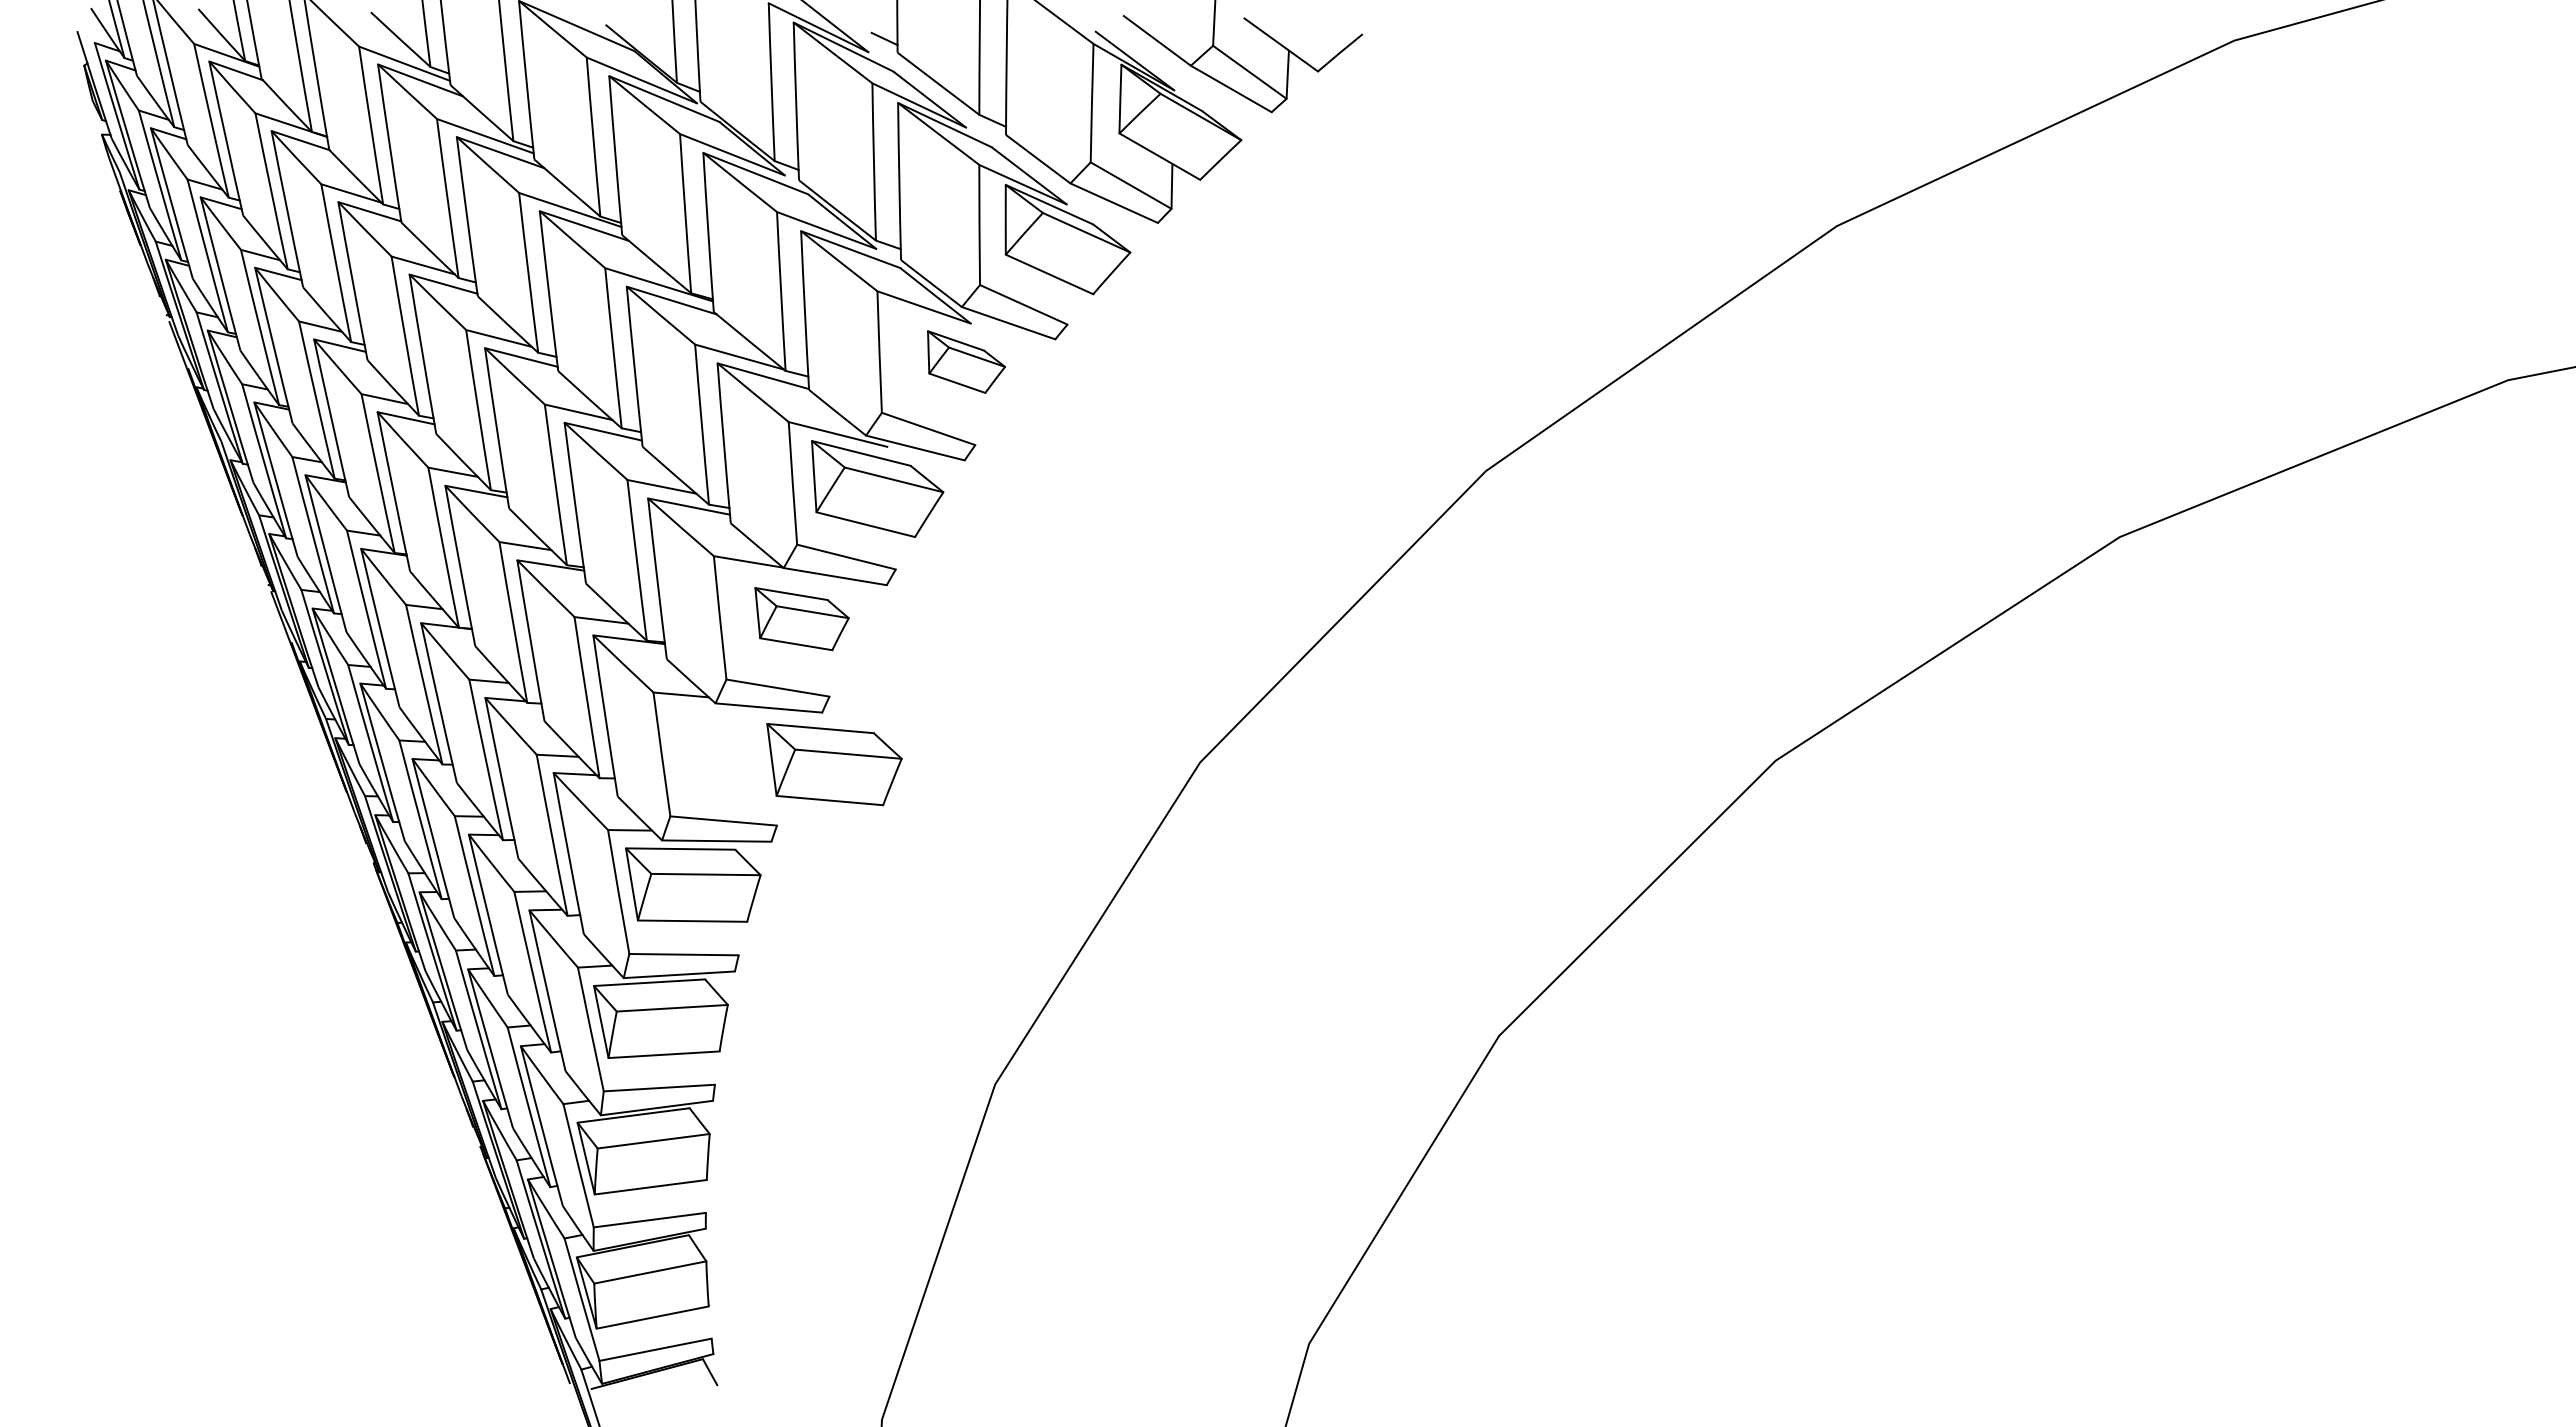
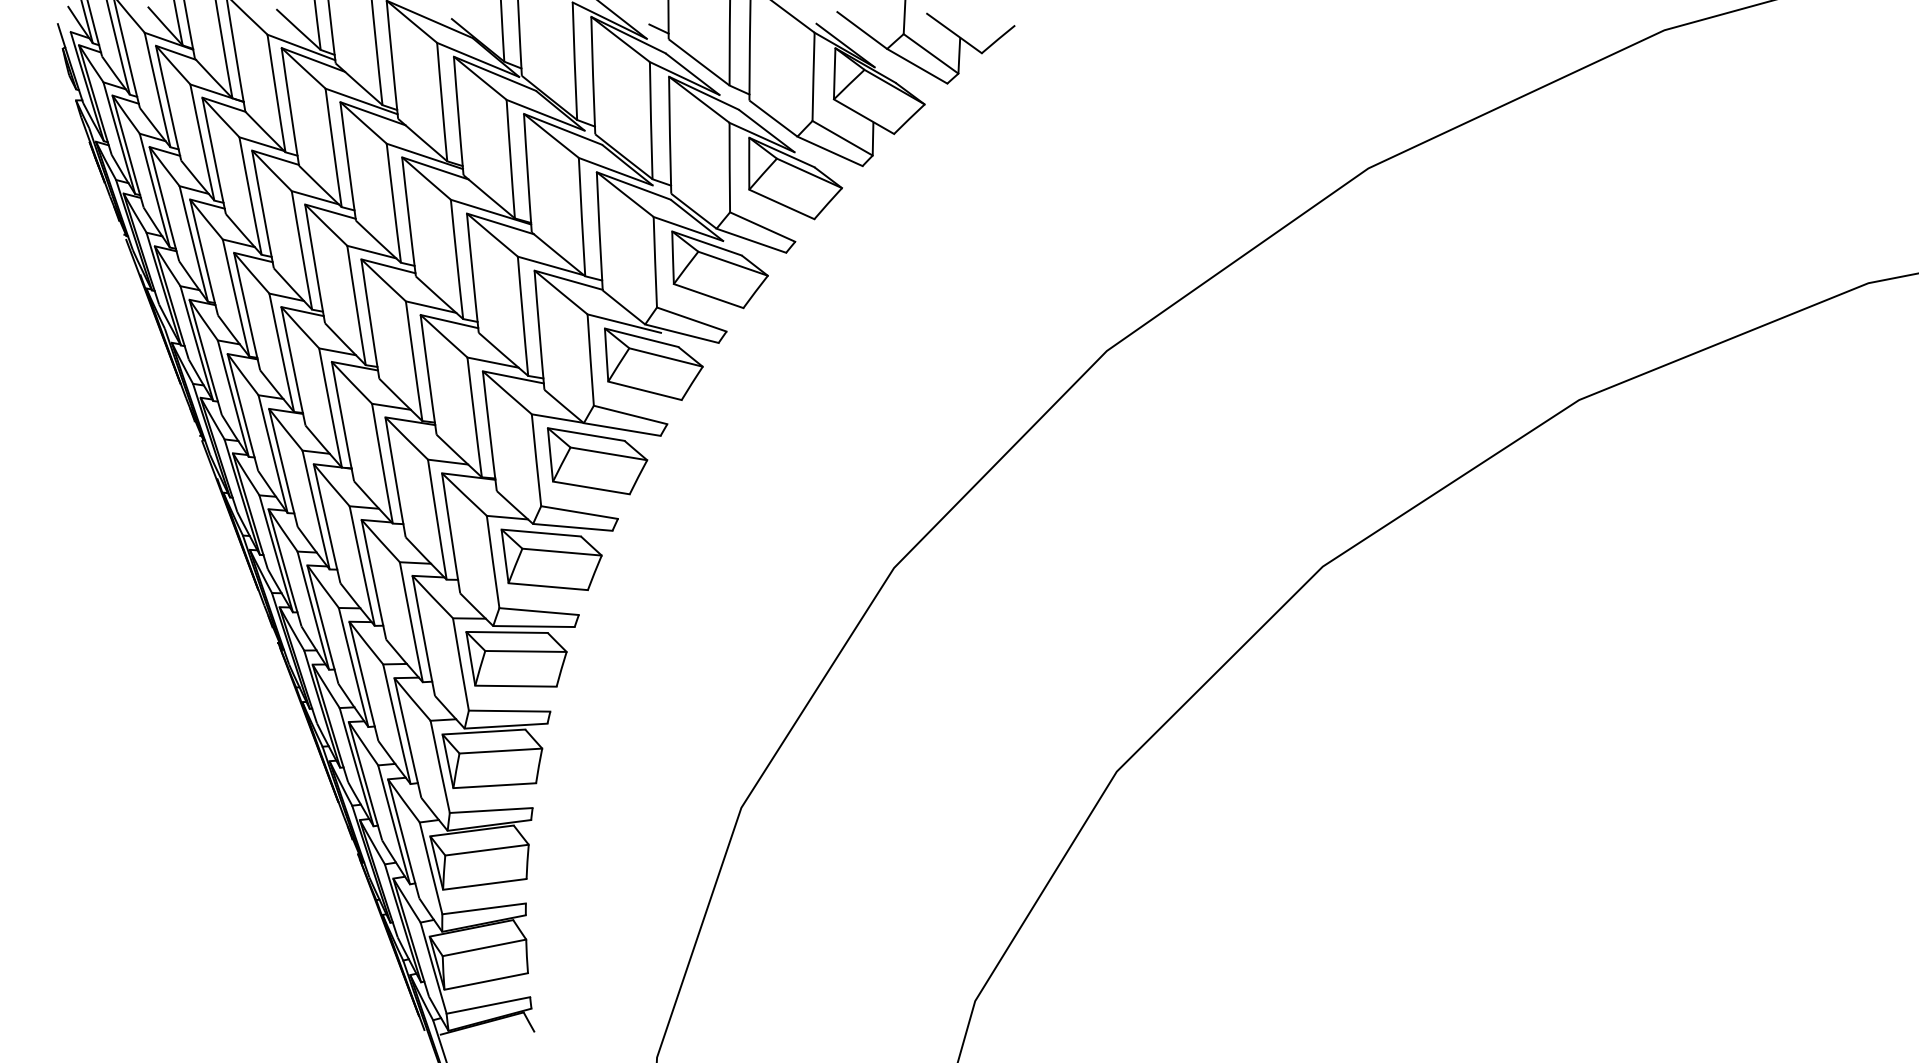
part: (966, 361) -> (720, 269), size x1.67
part: (801, 618) -> (597, 460), size x1.43
part: (834, 764) -> (551, 559), moved

